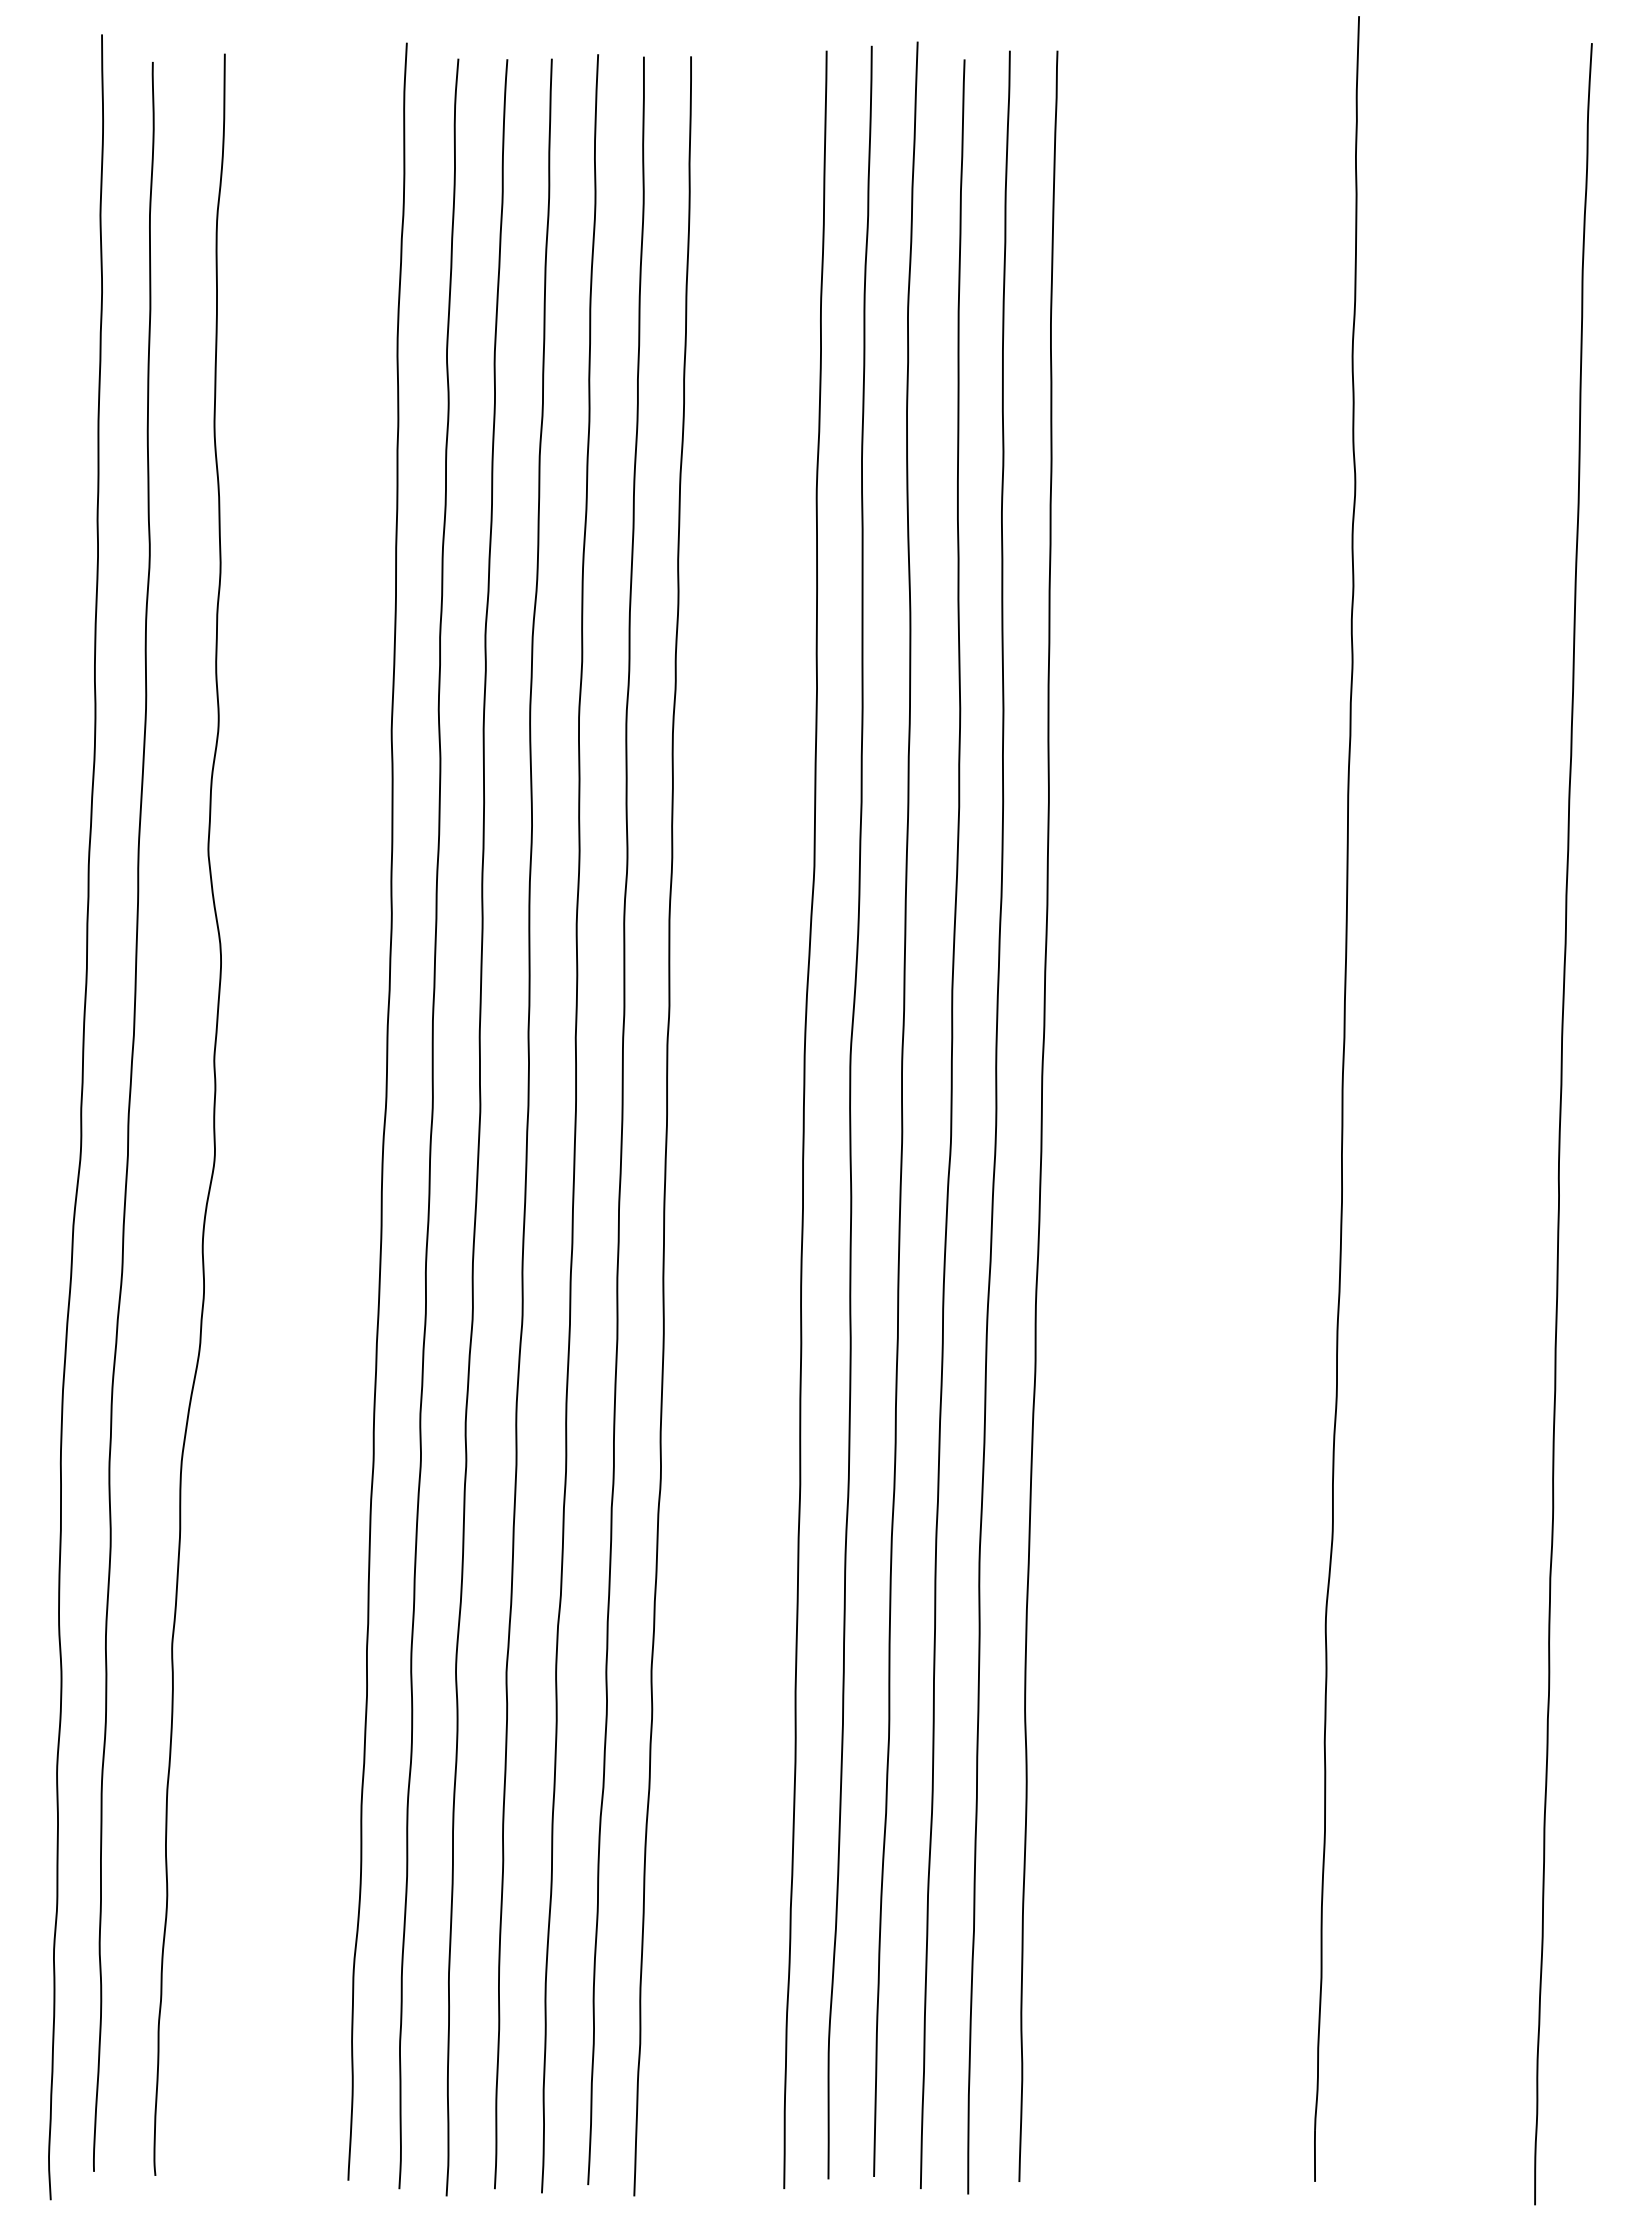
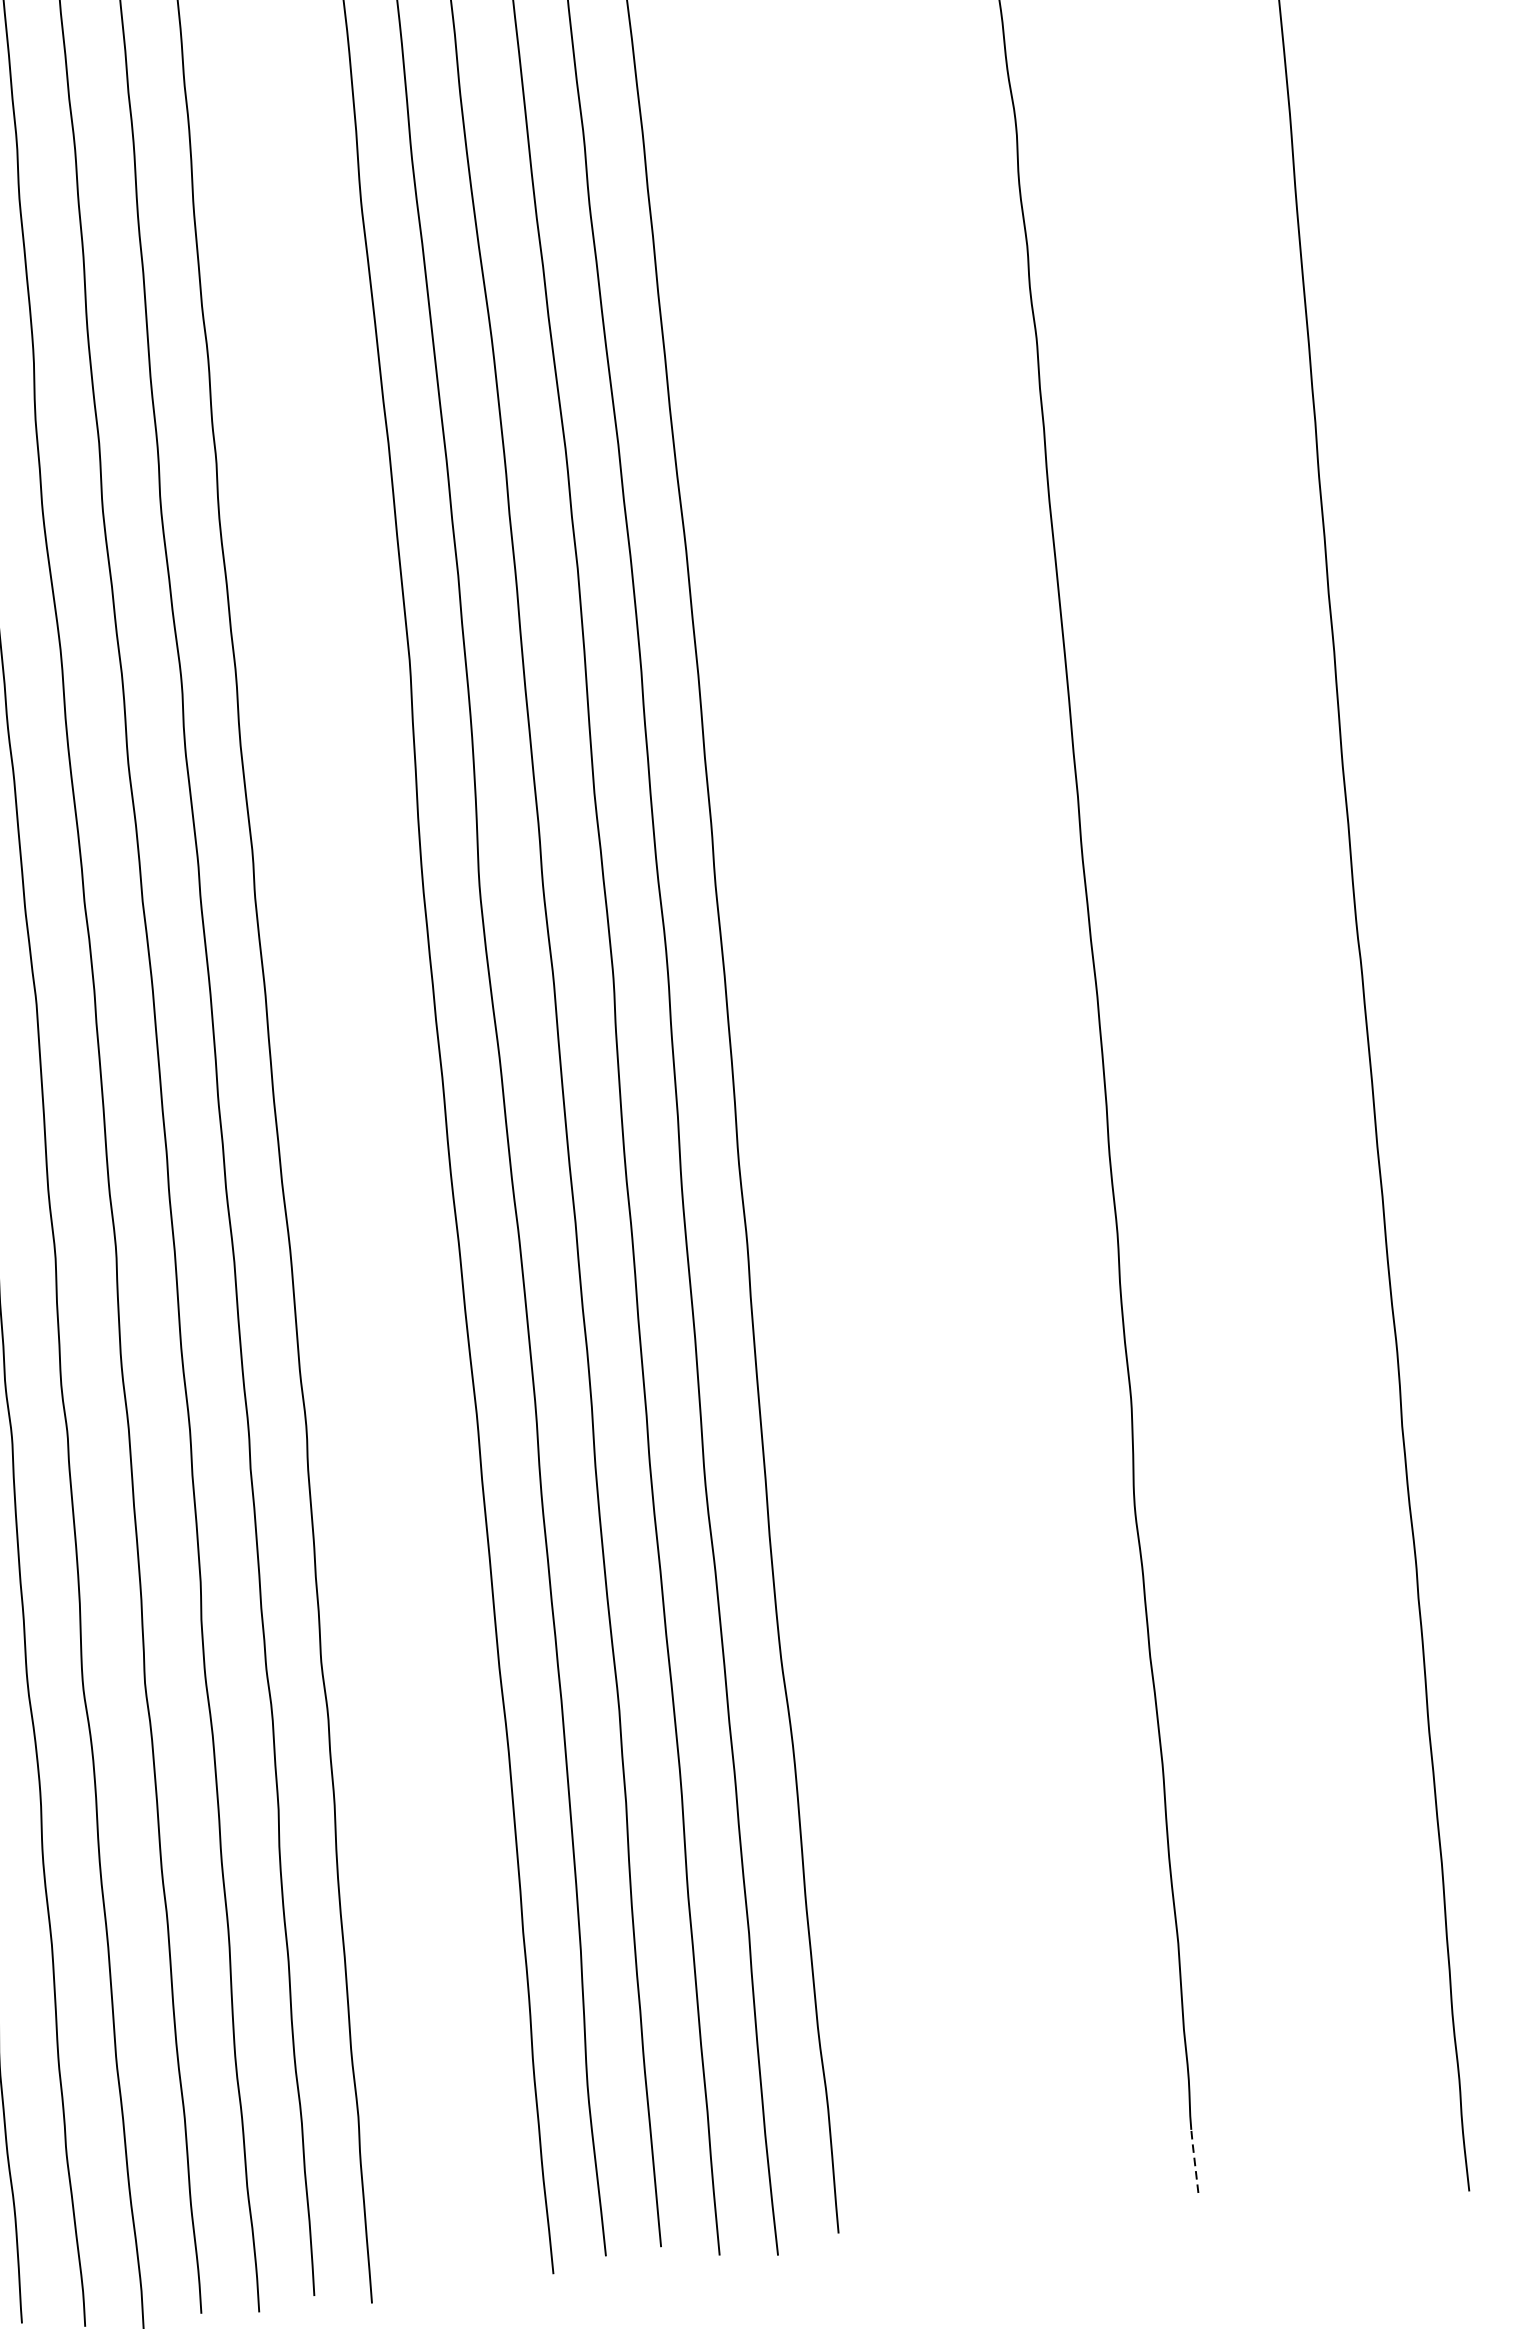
line: (1314, 2155) -> (1194, 2160), solid -> dashed

